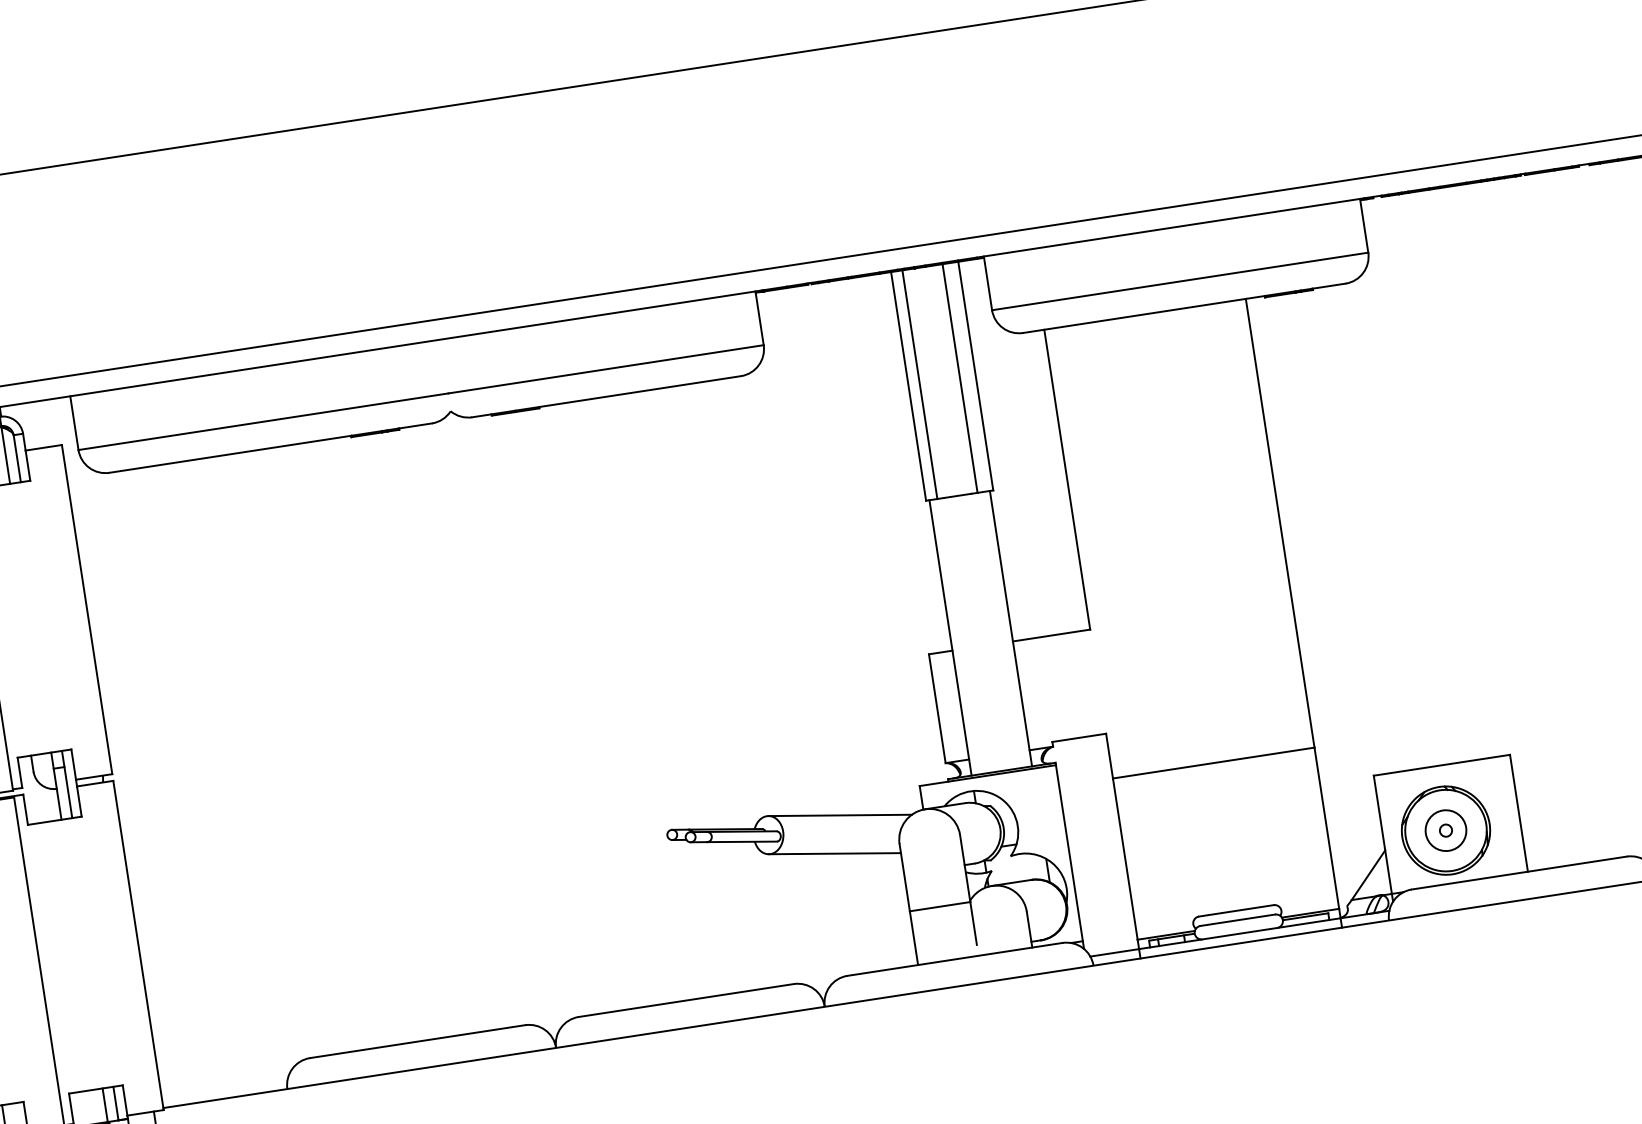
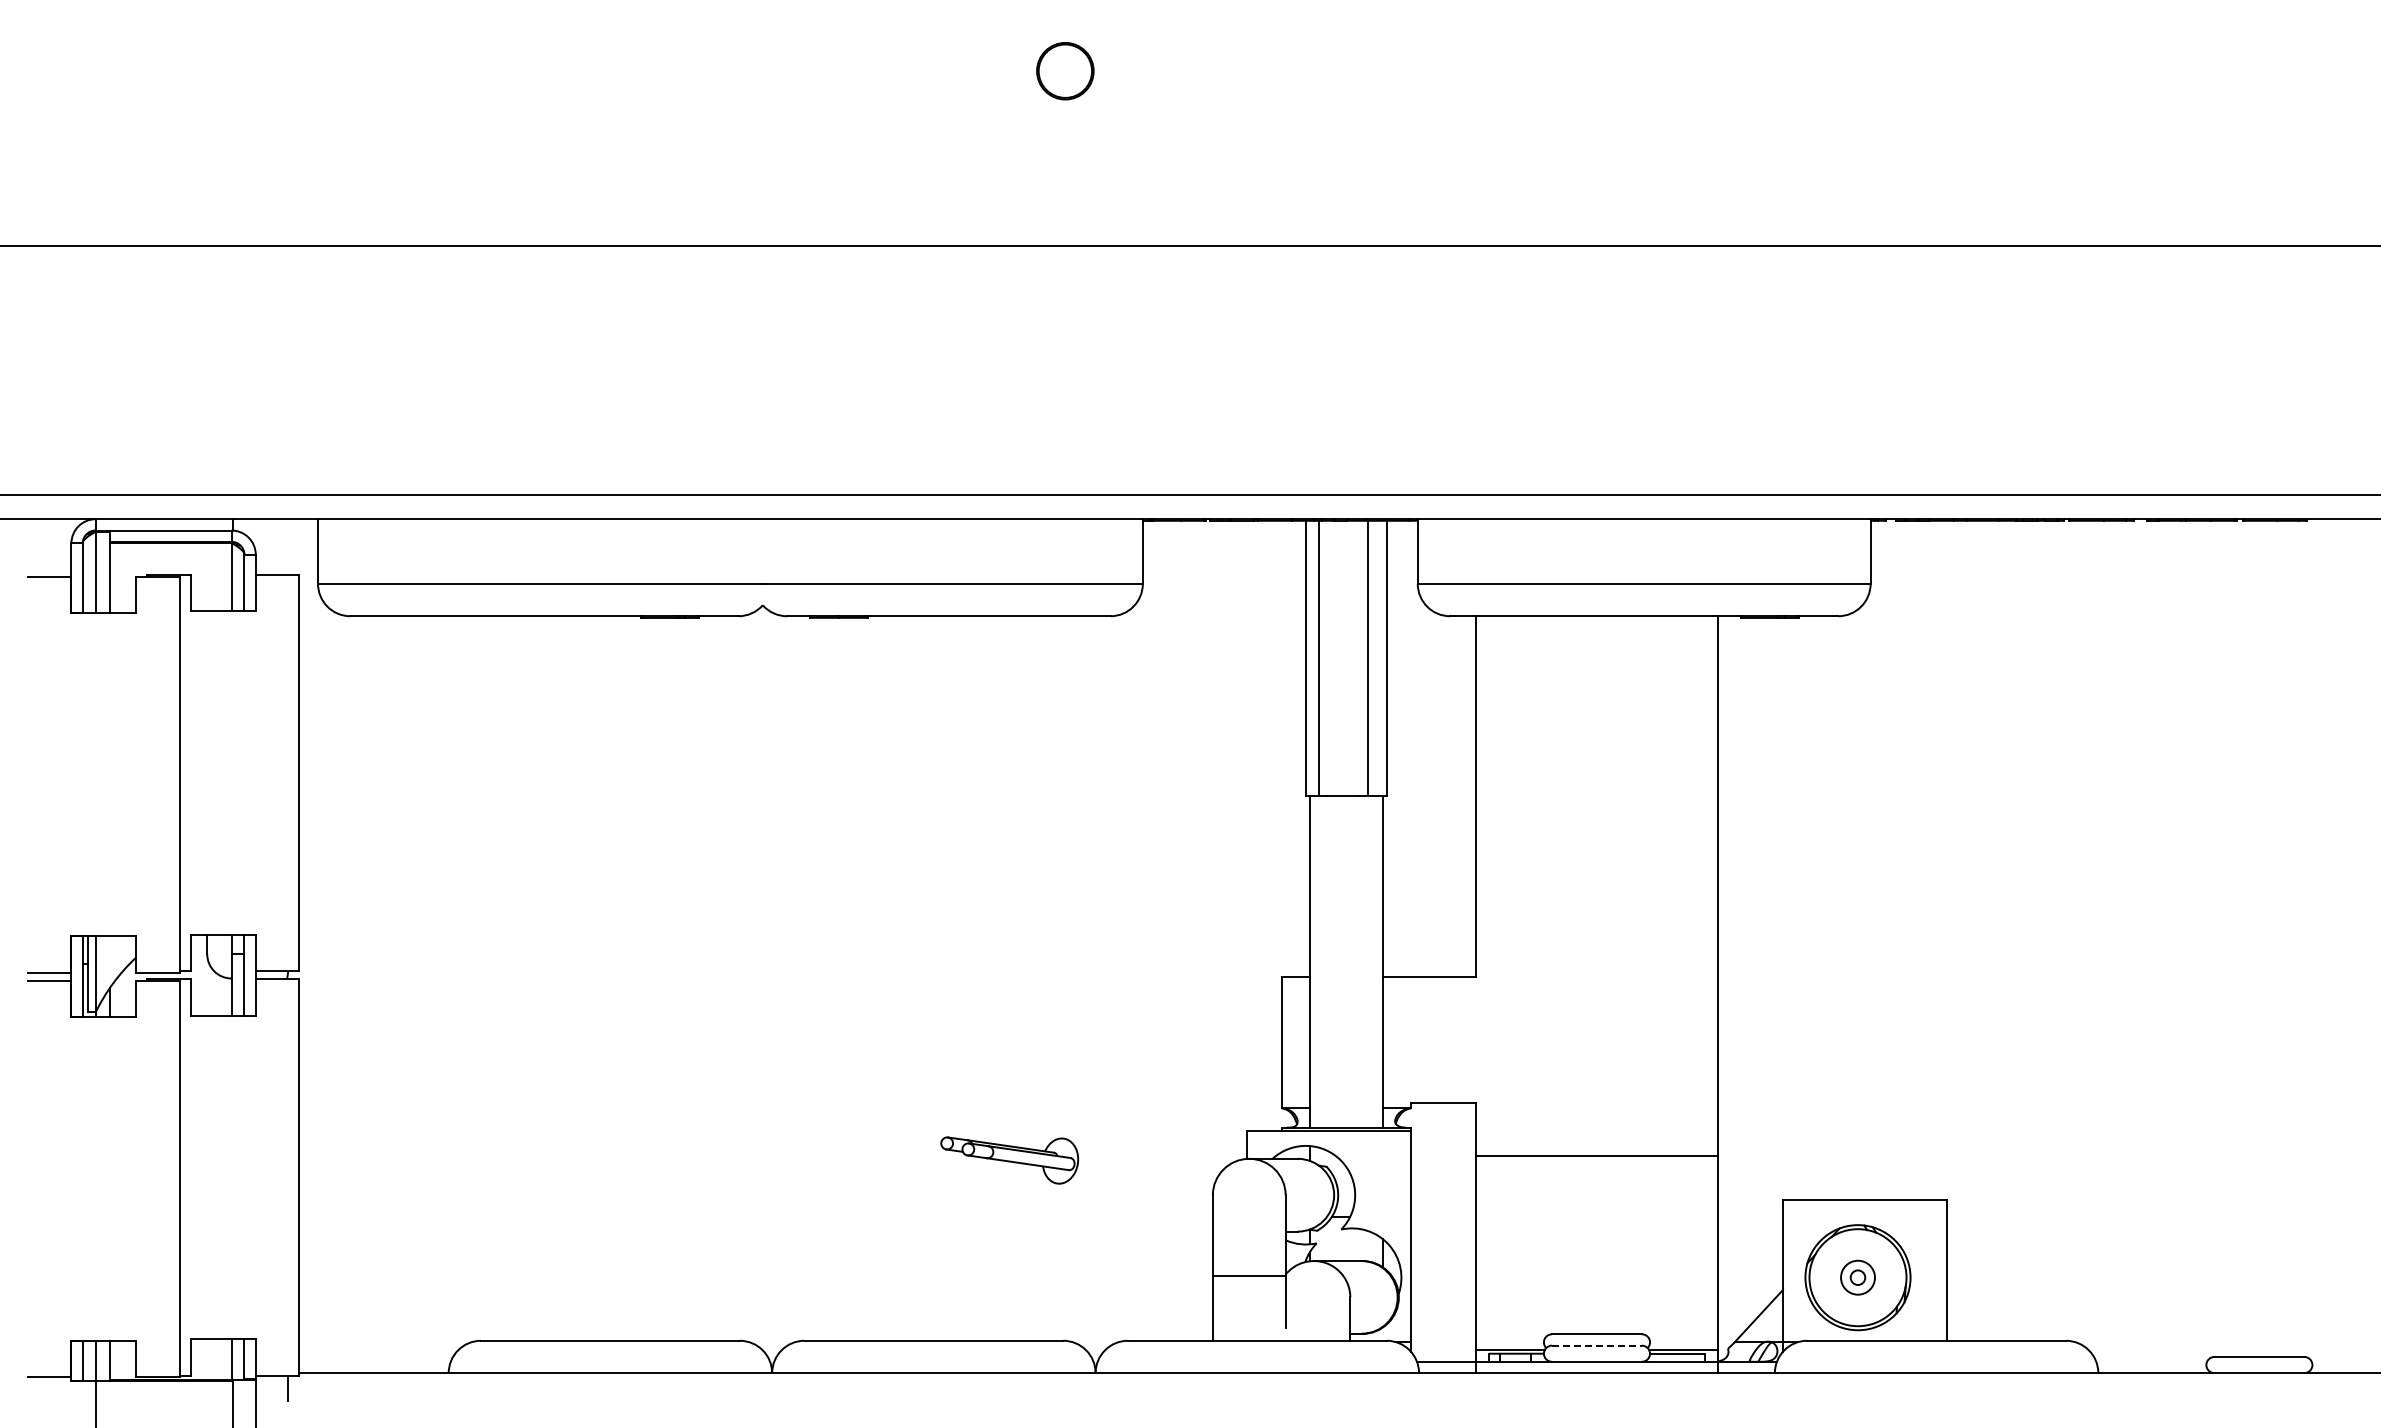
line: (839, 815) -> (1147, 1150), removed
circle: (1445, 830) -> (1857, 1277), size x0.7
line: (834, 853) -> (1134, 1194), removed
line: (1237, 920) -> (1596, 1345), solid -> dashed

